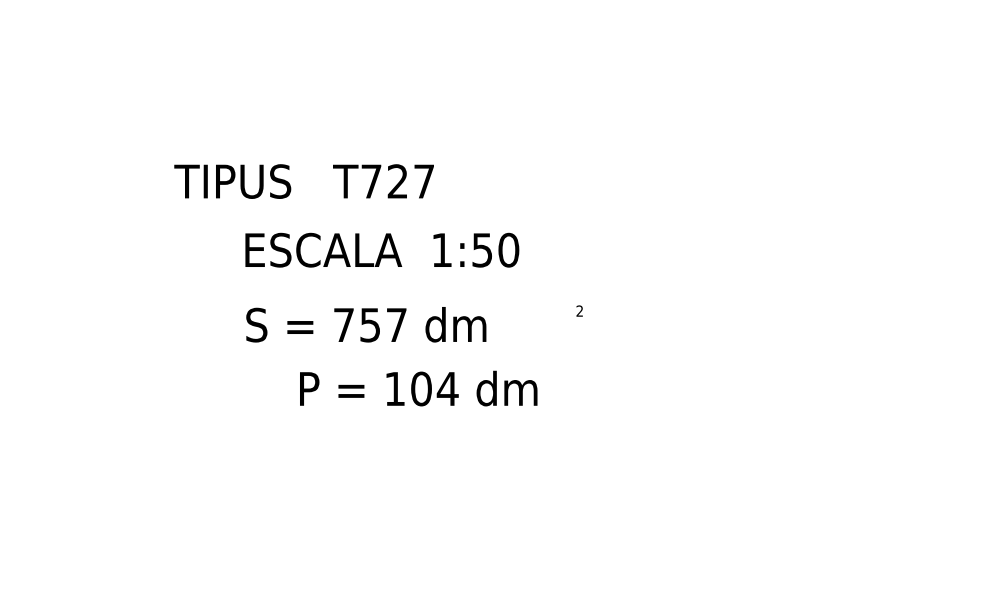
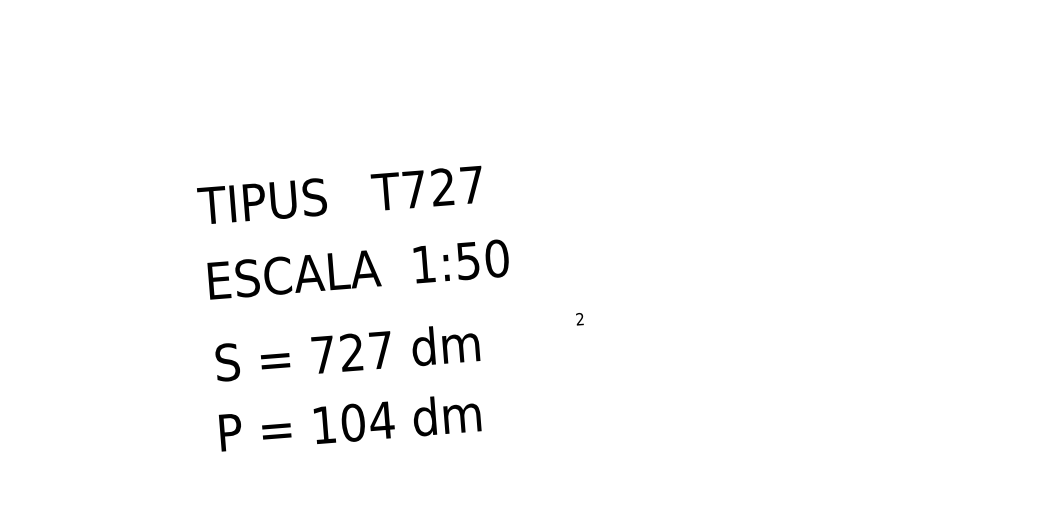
text: (303, 181) -> (339, 195), moved
text: (369, 324) -> (351, 351), 757 -> 727
text: (418, 388) -> (349, 422), moved

